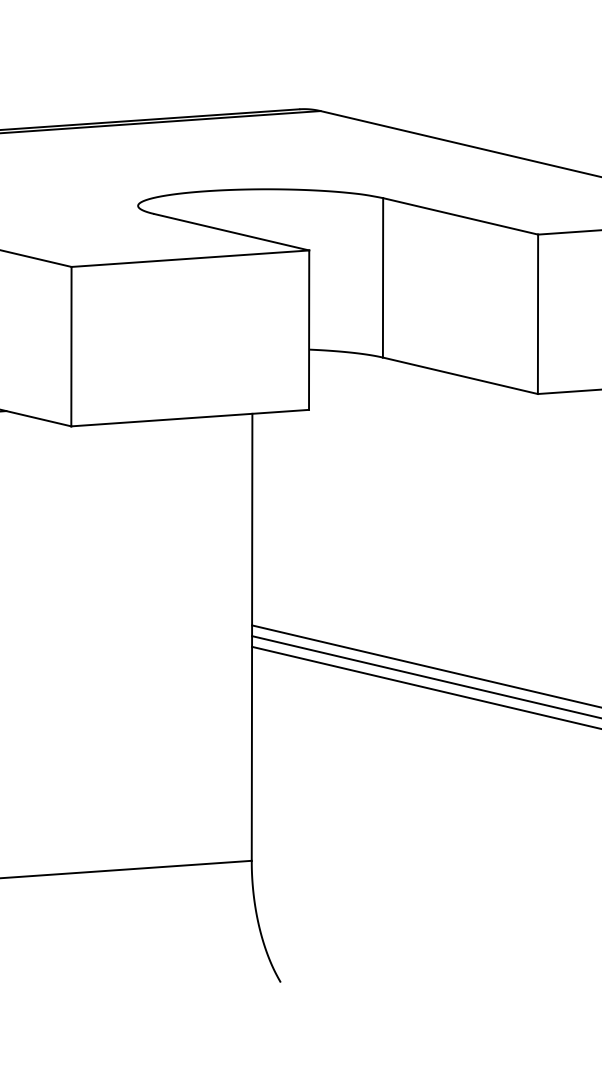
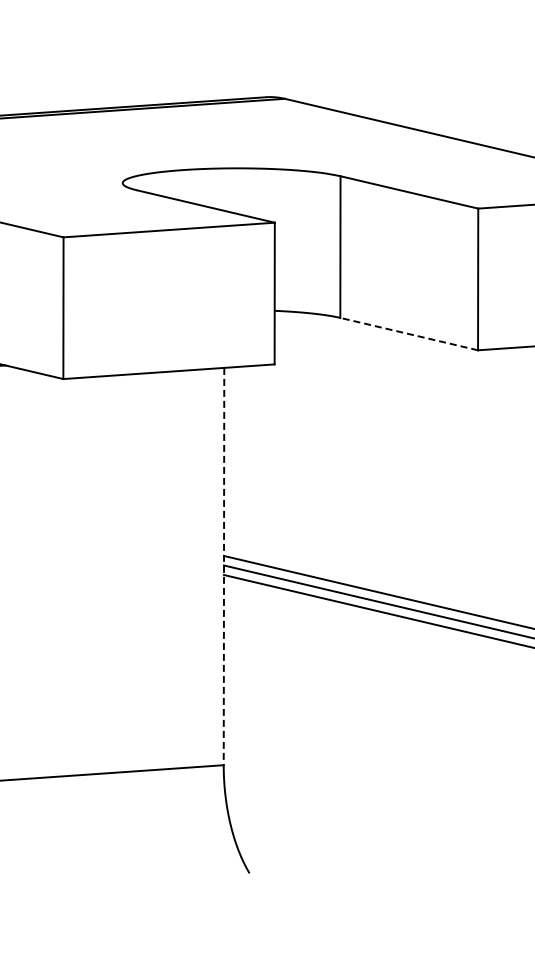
line: (460, 376) -> (409, 334), solid -> dashed
line: (252, 637) -> (224, 566), solid -> dashed

